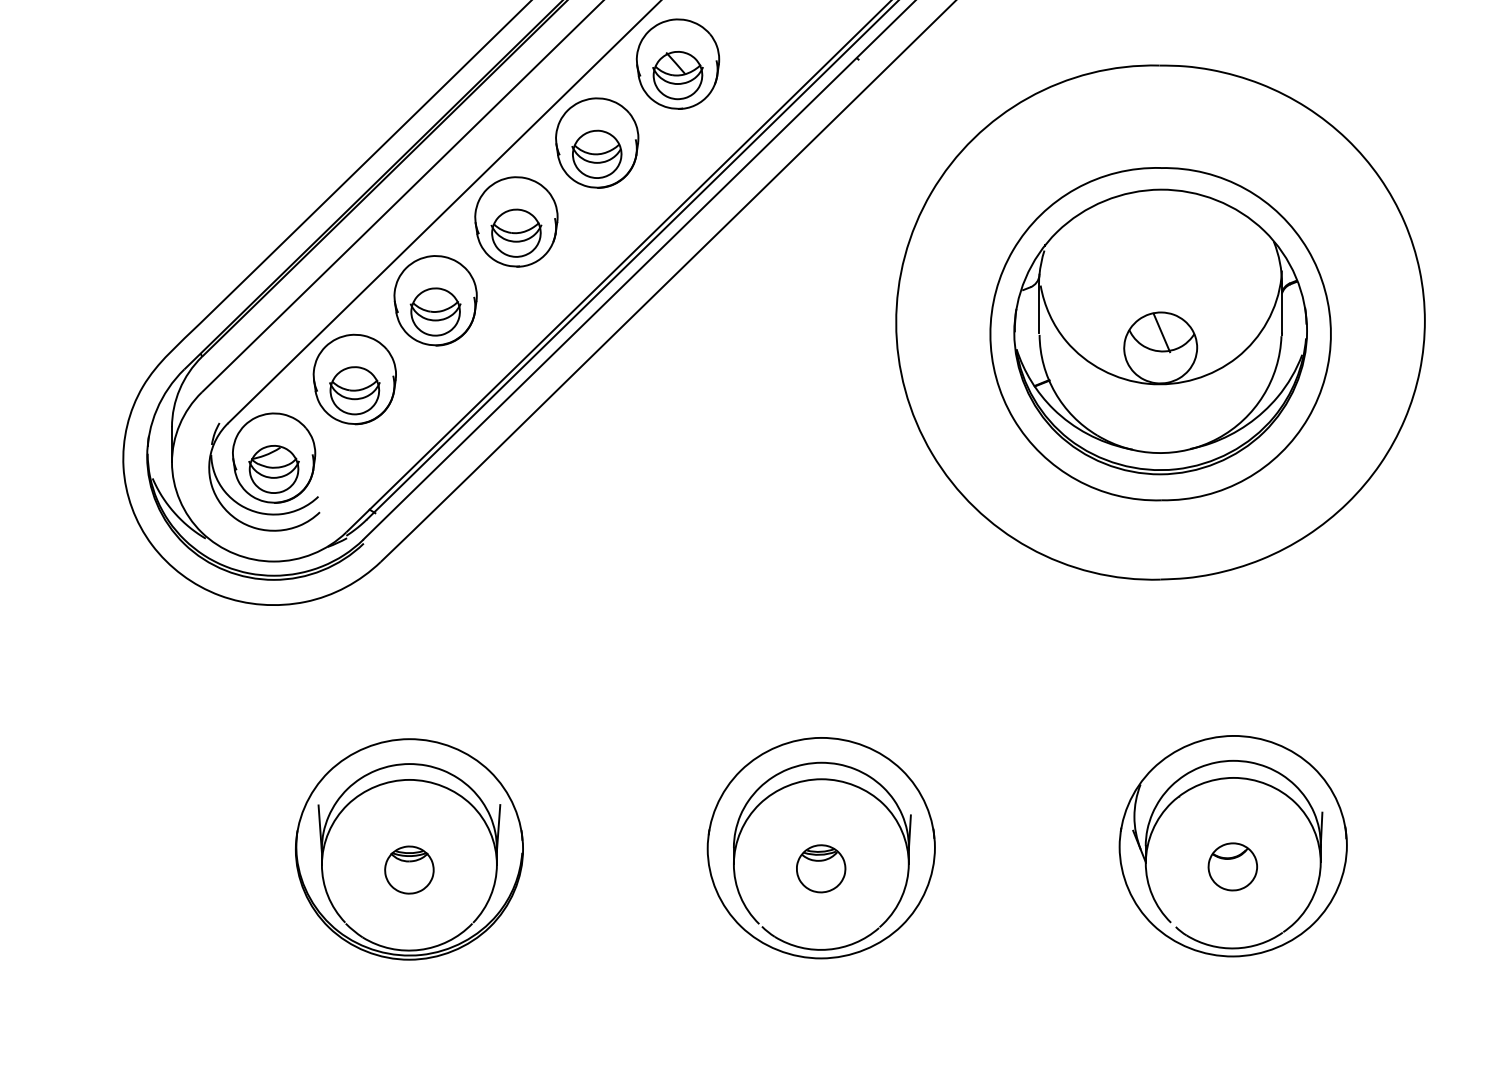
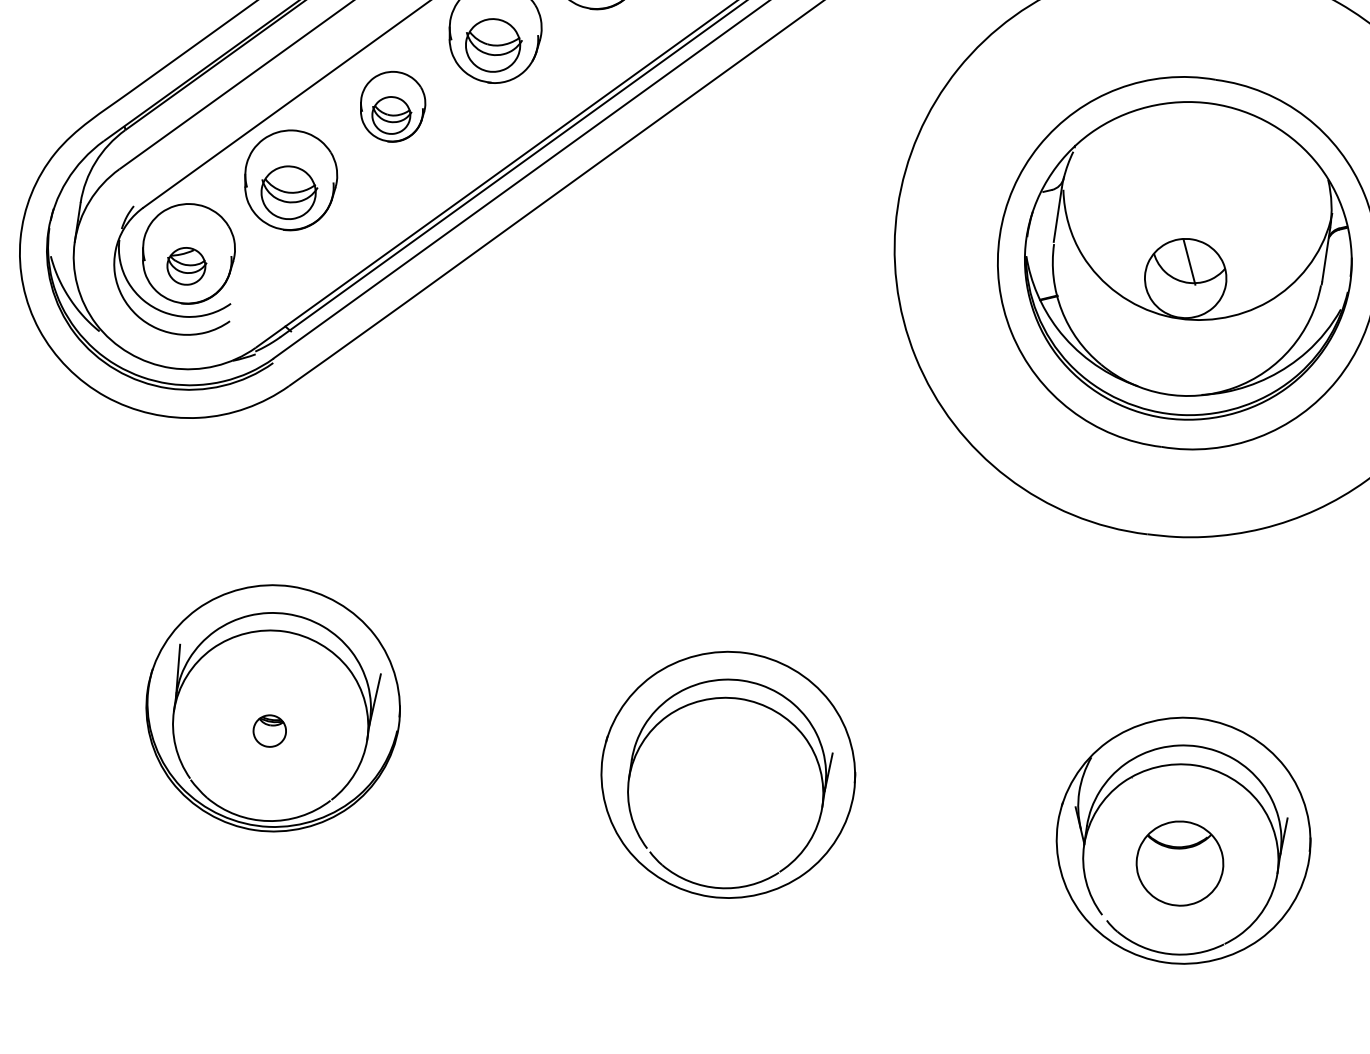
part: (435, 300) -> (392, 106), size x0.7
part: (273, 469) -> (185, 266), size x0.7
part: (1232, 866) -> (1179, 863), size x1.6
part: (821, 868) -> (725, 797), removed
part: (409, 869) -> (269, 730), size x0.6

